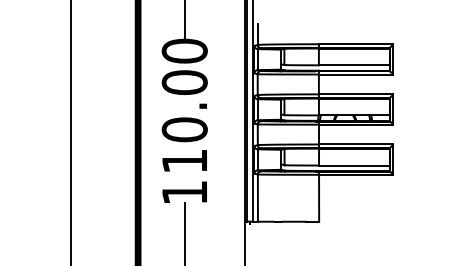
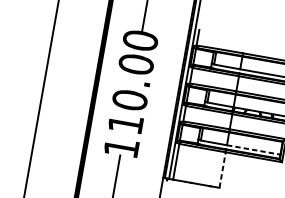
line: (354, 165) -> (253, 149), solid -> dashed
line: (319, 197) -> (223, 169), solid -> dashed

